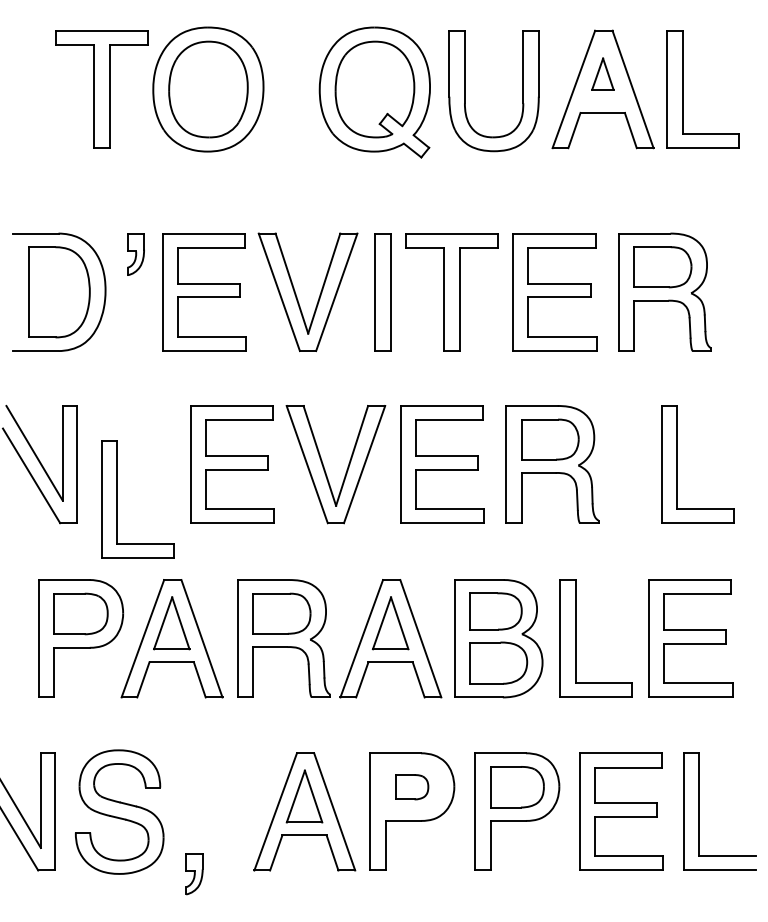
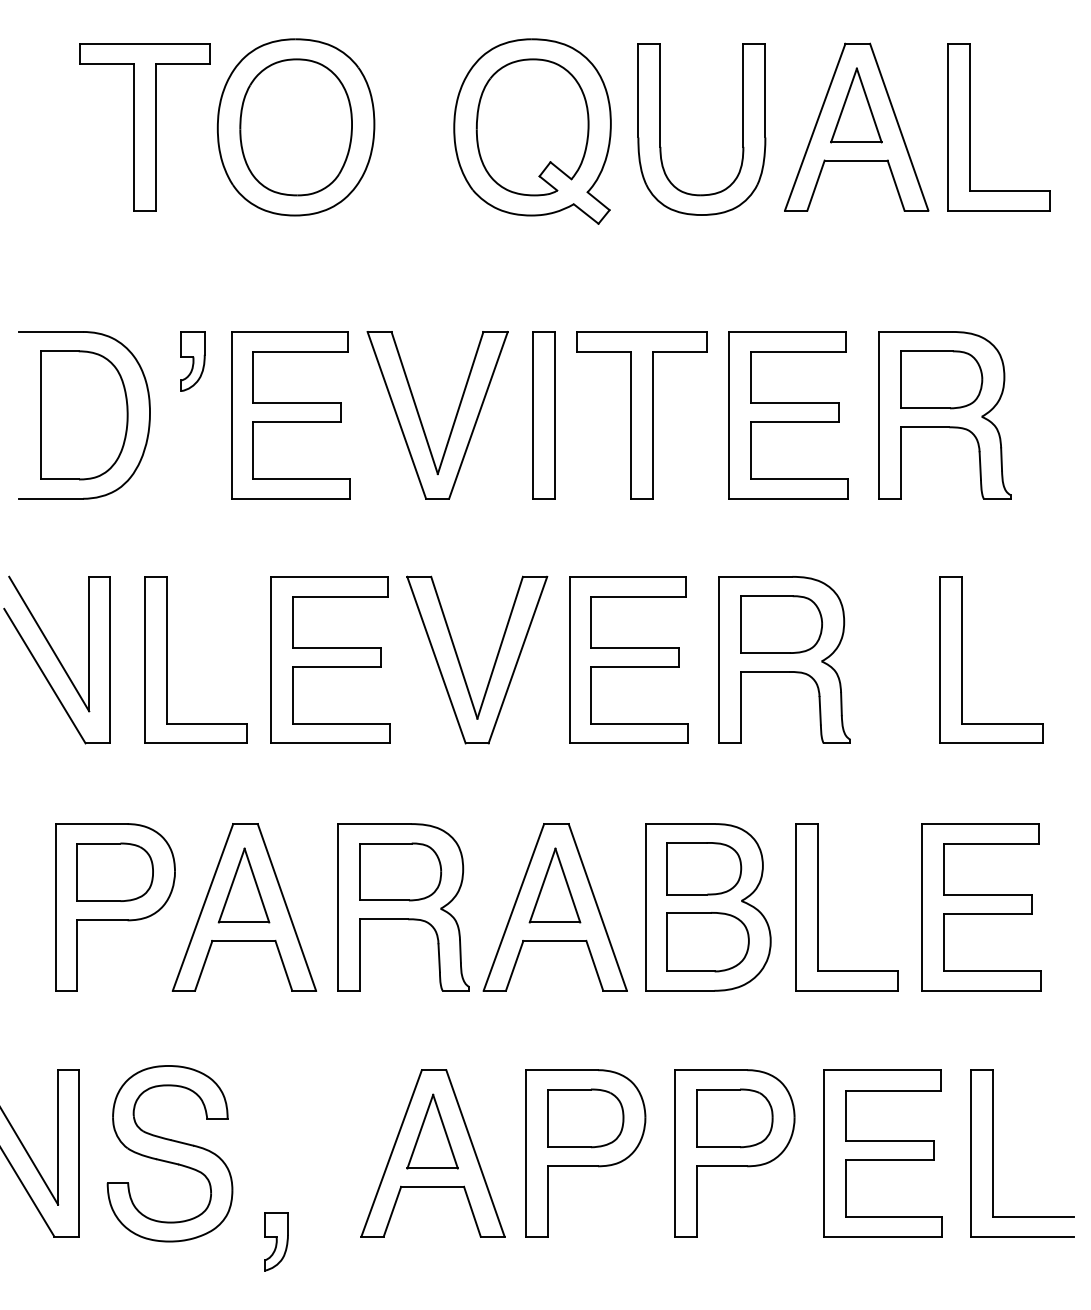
part: (602, 74) -> (856, 105), size x1.67
part: (117, 499) -> (167, 659), moved
part: (412, 787) -> (585, 1118), size x1.67

